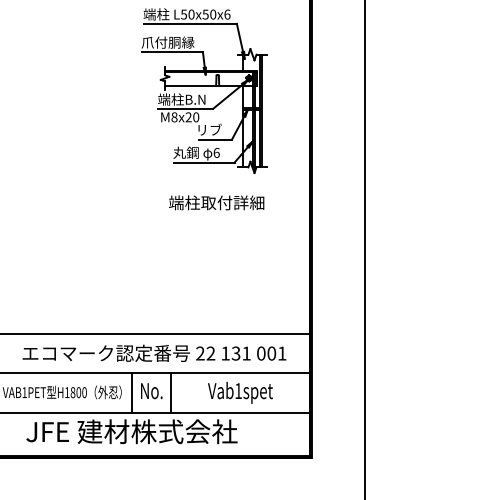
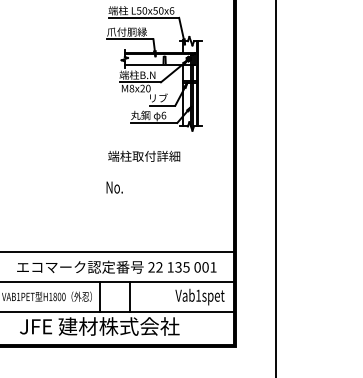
text: (216, 202) -> (144, 156), moved
text: (246, 353) -> (186, 267), 131 -> 135
text: (151, 391) -> (114, 187), moved
text: (240, 392) -> (200, 296), moved

